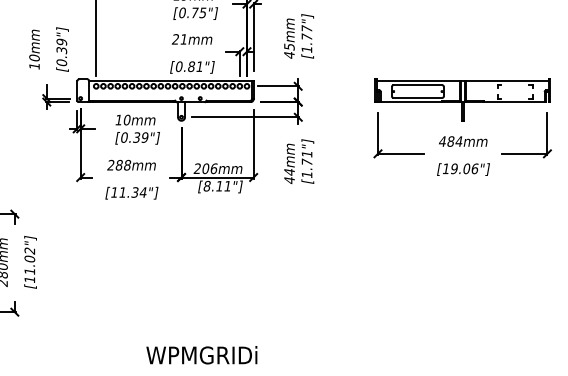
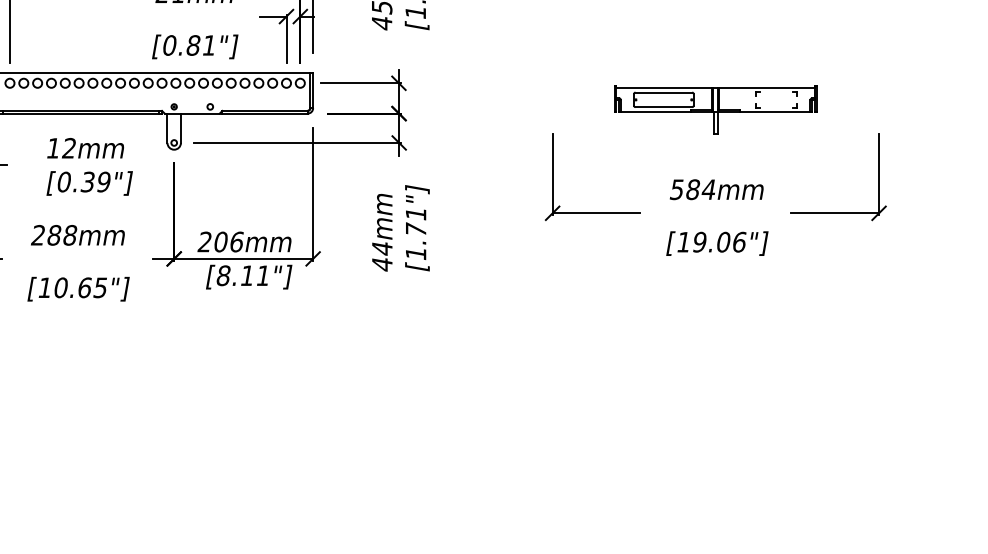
part: (462, 99) -> (715, 108), size x0.6
text: (126, 119) -> (68, 147), 10mm -> 12mm
text: (441, 141) -> (674, 189), 484mm -> 584mm
text: (132, 192) -> (79, 287), [11.34"] -> [10.65"]

